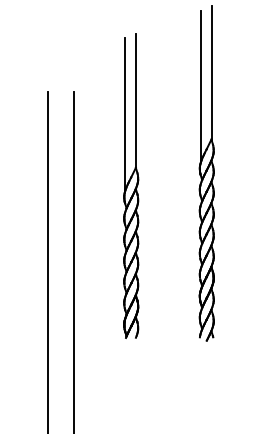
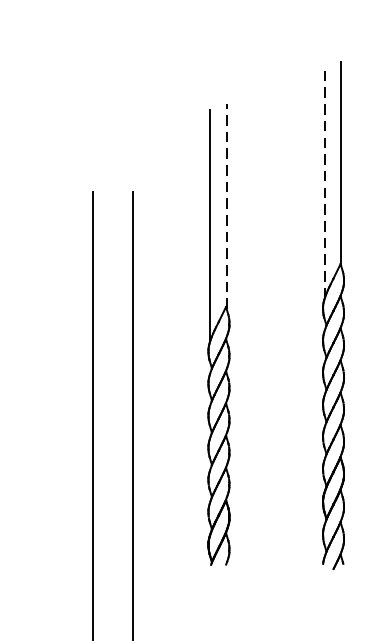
line: (200, 86) -> (324, 183), solid -> dashed
line: (136, 101) -> (226, 206), solid -> dashed

